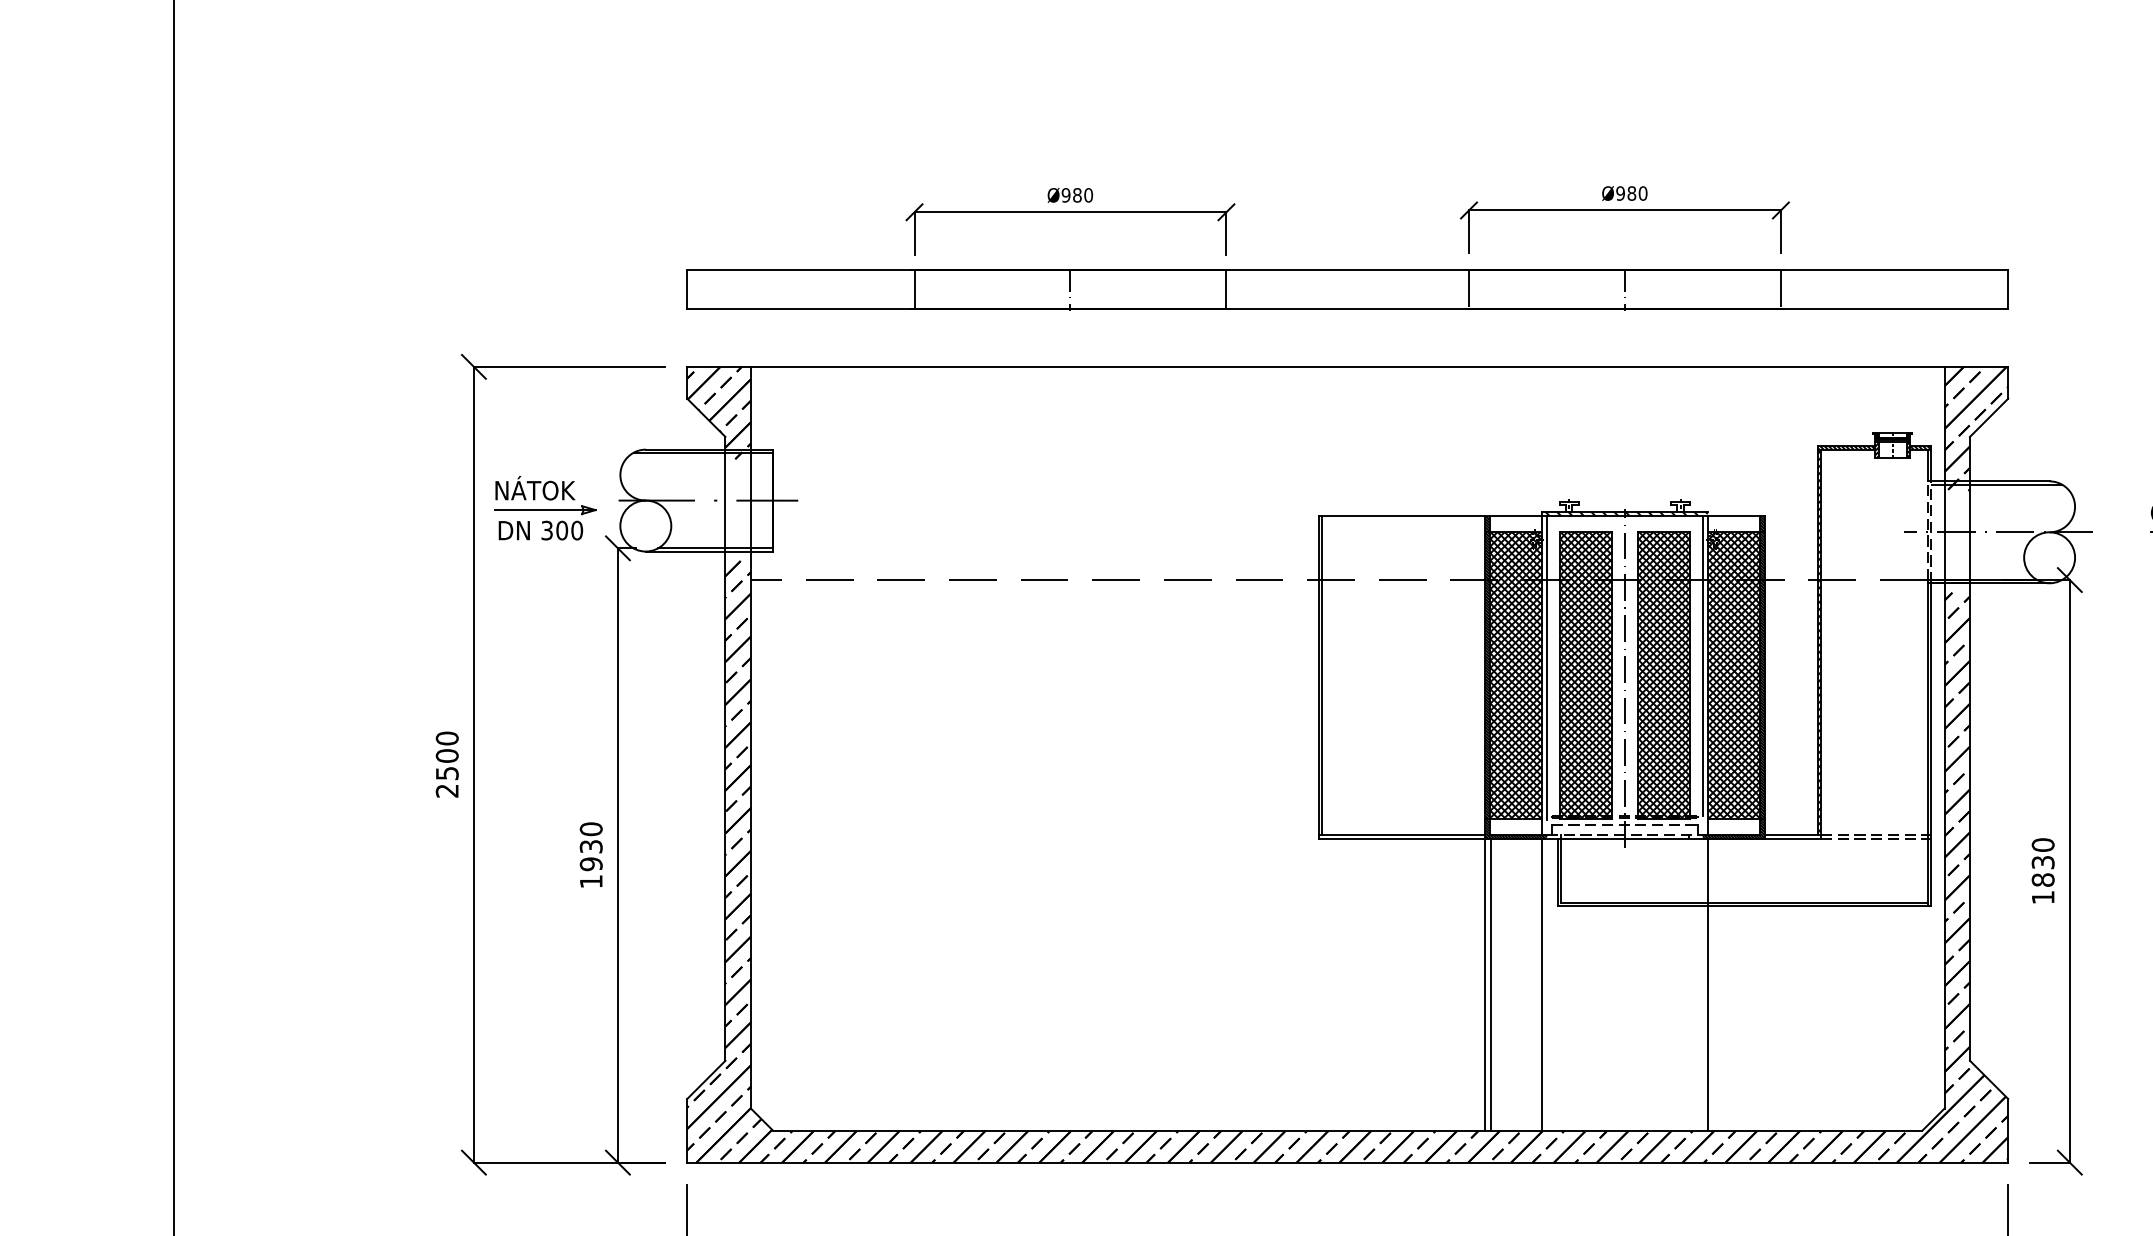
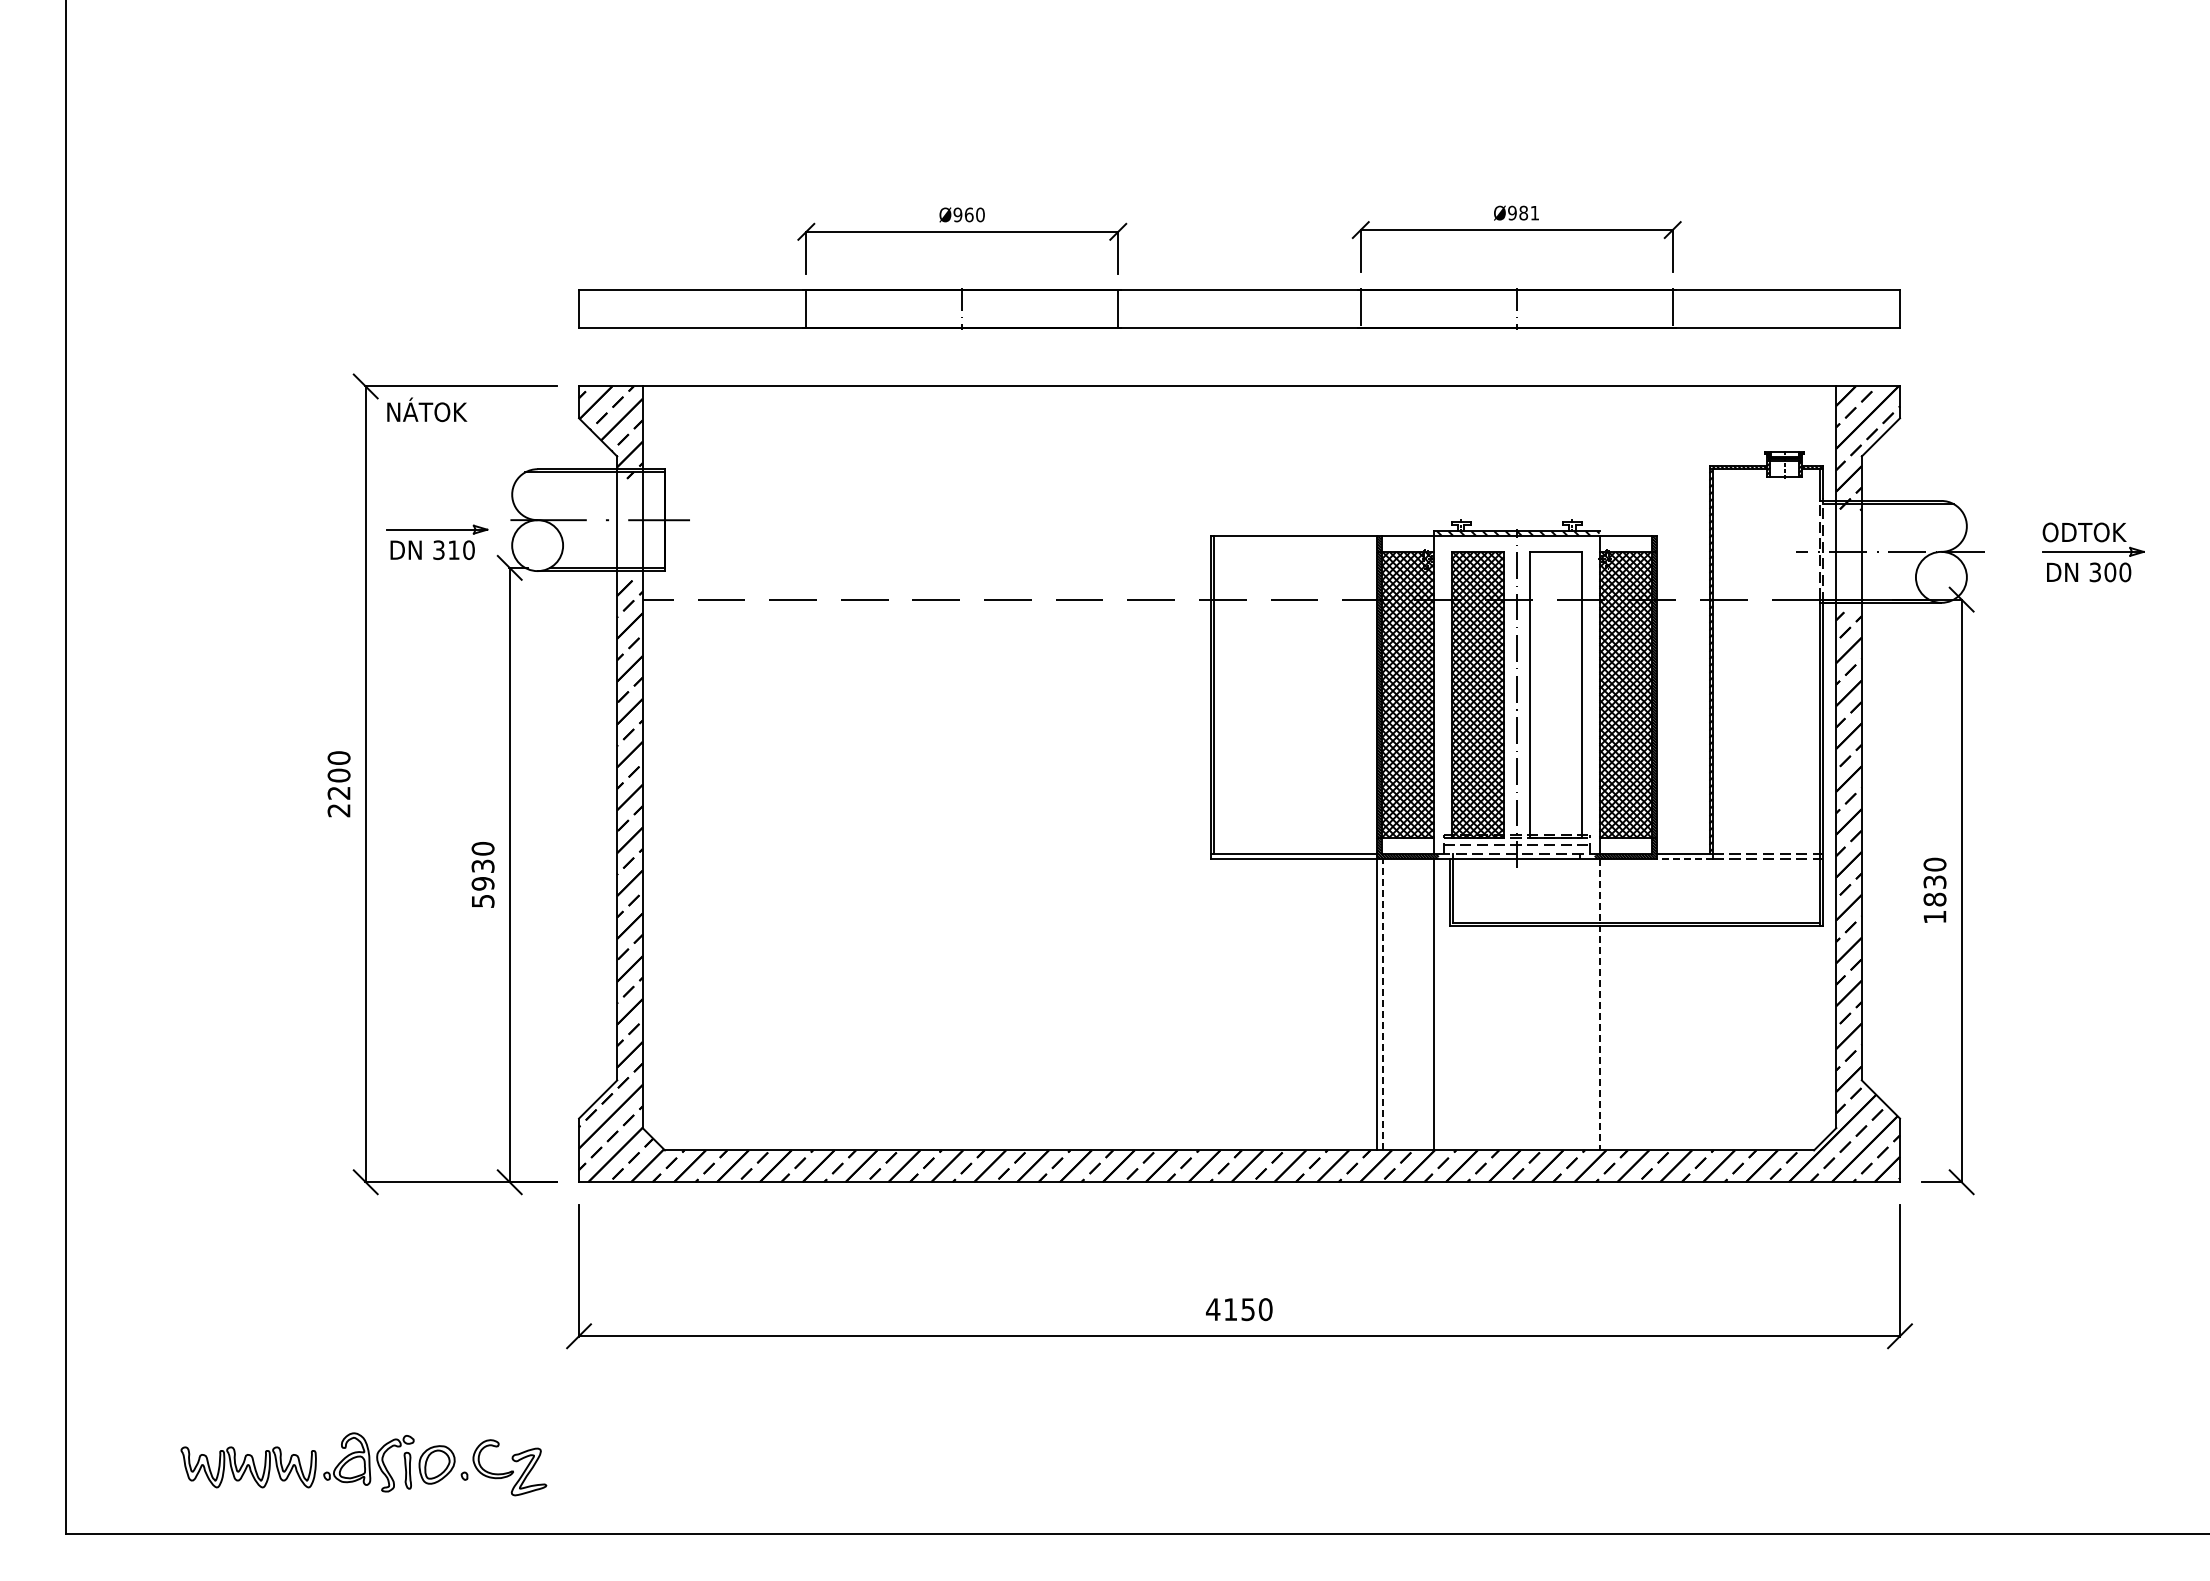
text: (1642, 192) -> (1534, 212), Ø980 -> Ø981
text: (1076, 194) -> (968, 214), Ø980 -> Ø960
text: (535, 487) -> (427, 409), moved
text: (561, 529) -> (453, 549), 300 -> 310
line: (1702, 665) -> (1594, 685), removed
line: (1546, 667) -> (1438, 687), removed
hatch: (1663, 674) -> (1555, 694), removed
text: (446, 772) -> (338, 792), 2500 -> 2200
line: (1792, 839) -> (1684, 859), solid -> dashed
text: (591, 881) -> (483, 901), 1930 -> 5930
line: (1491, 984) -> (1383, 1004), solid -> dashed
line: (1707, 984) -> (1599, 1004), solid -> dashed

